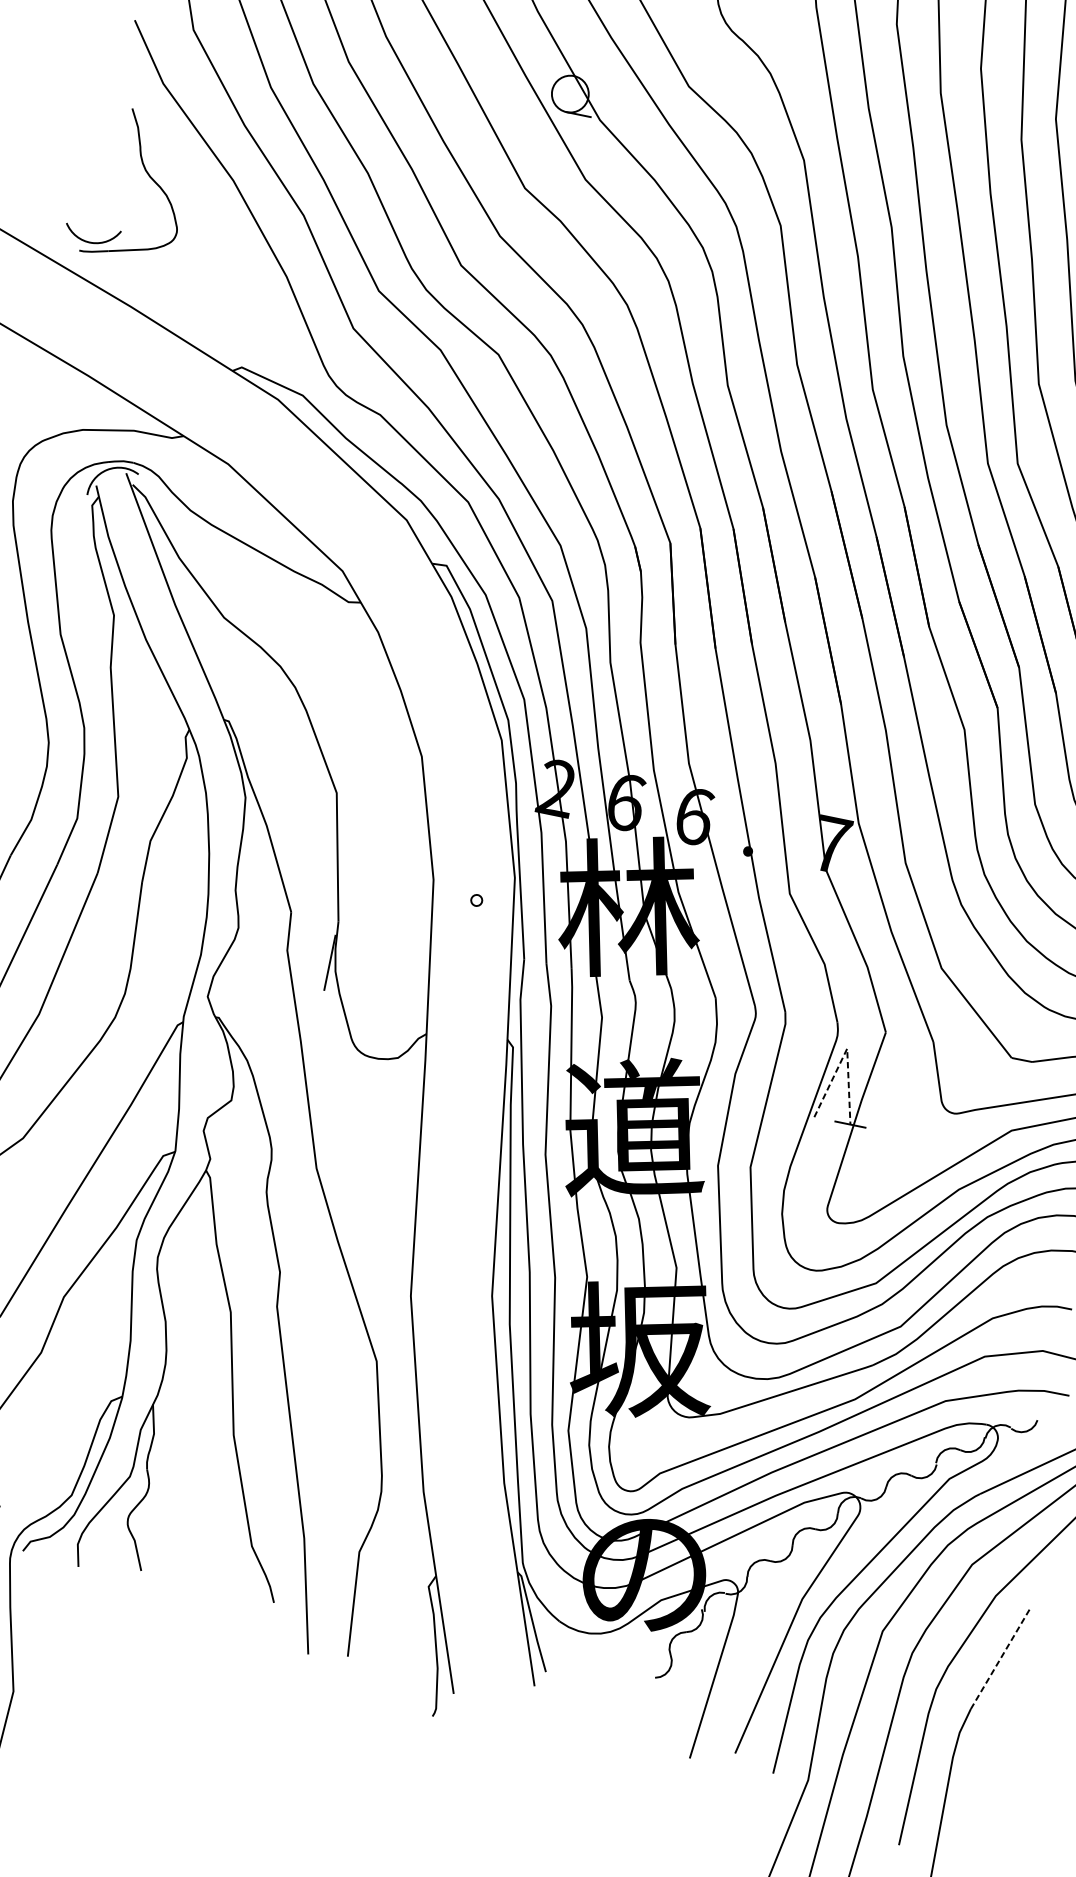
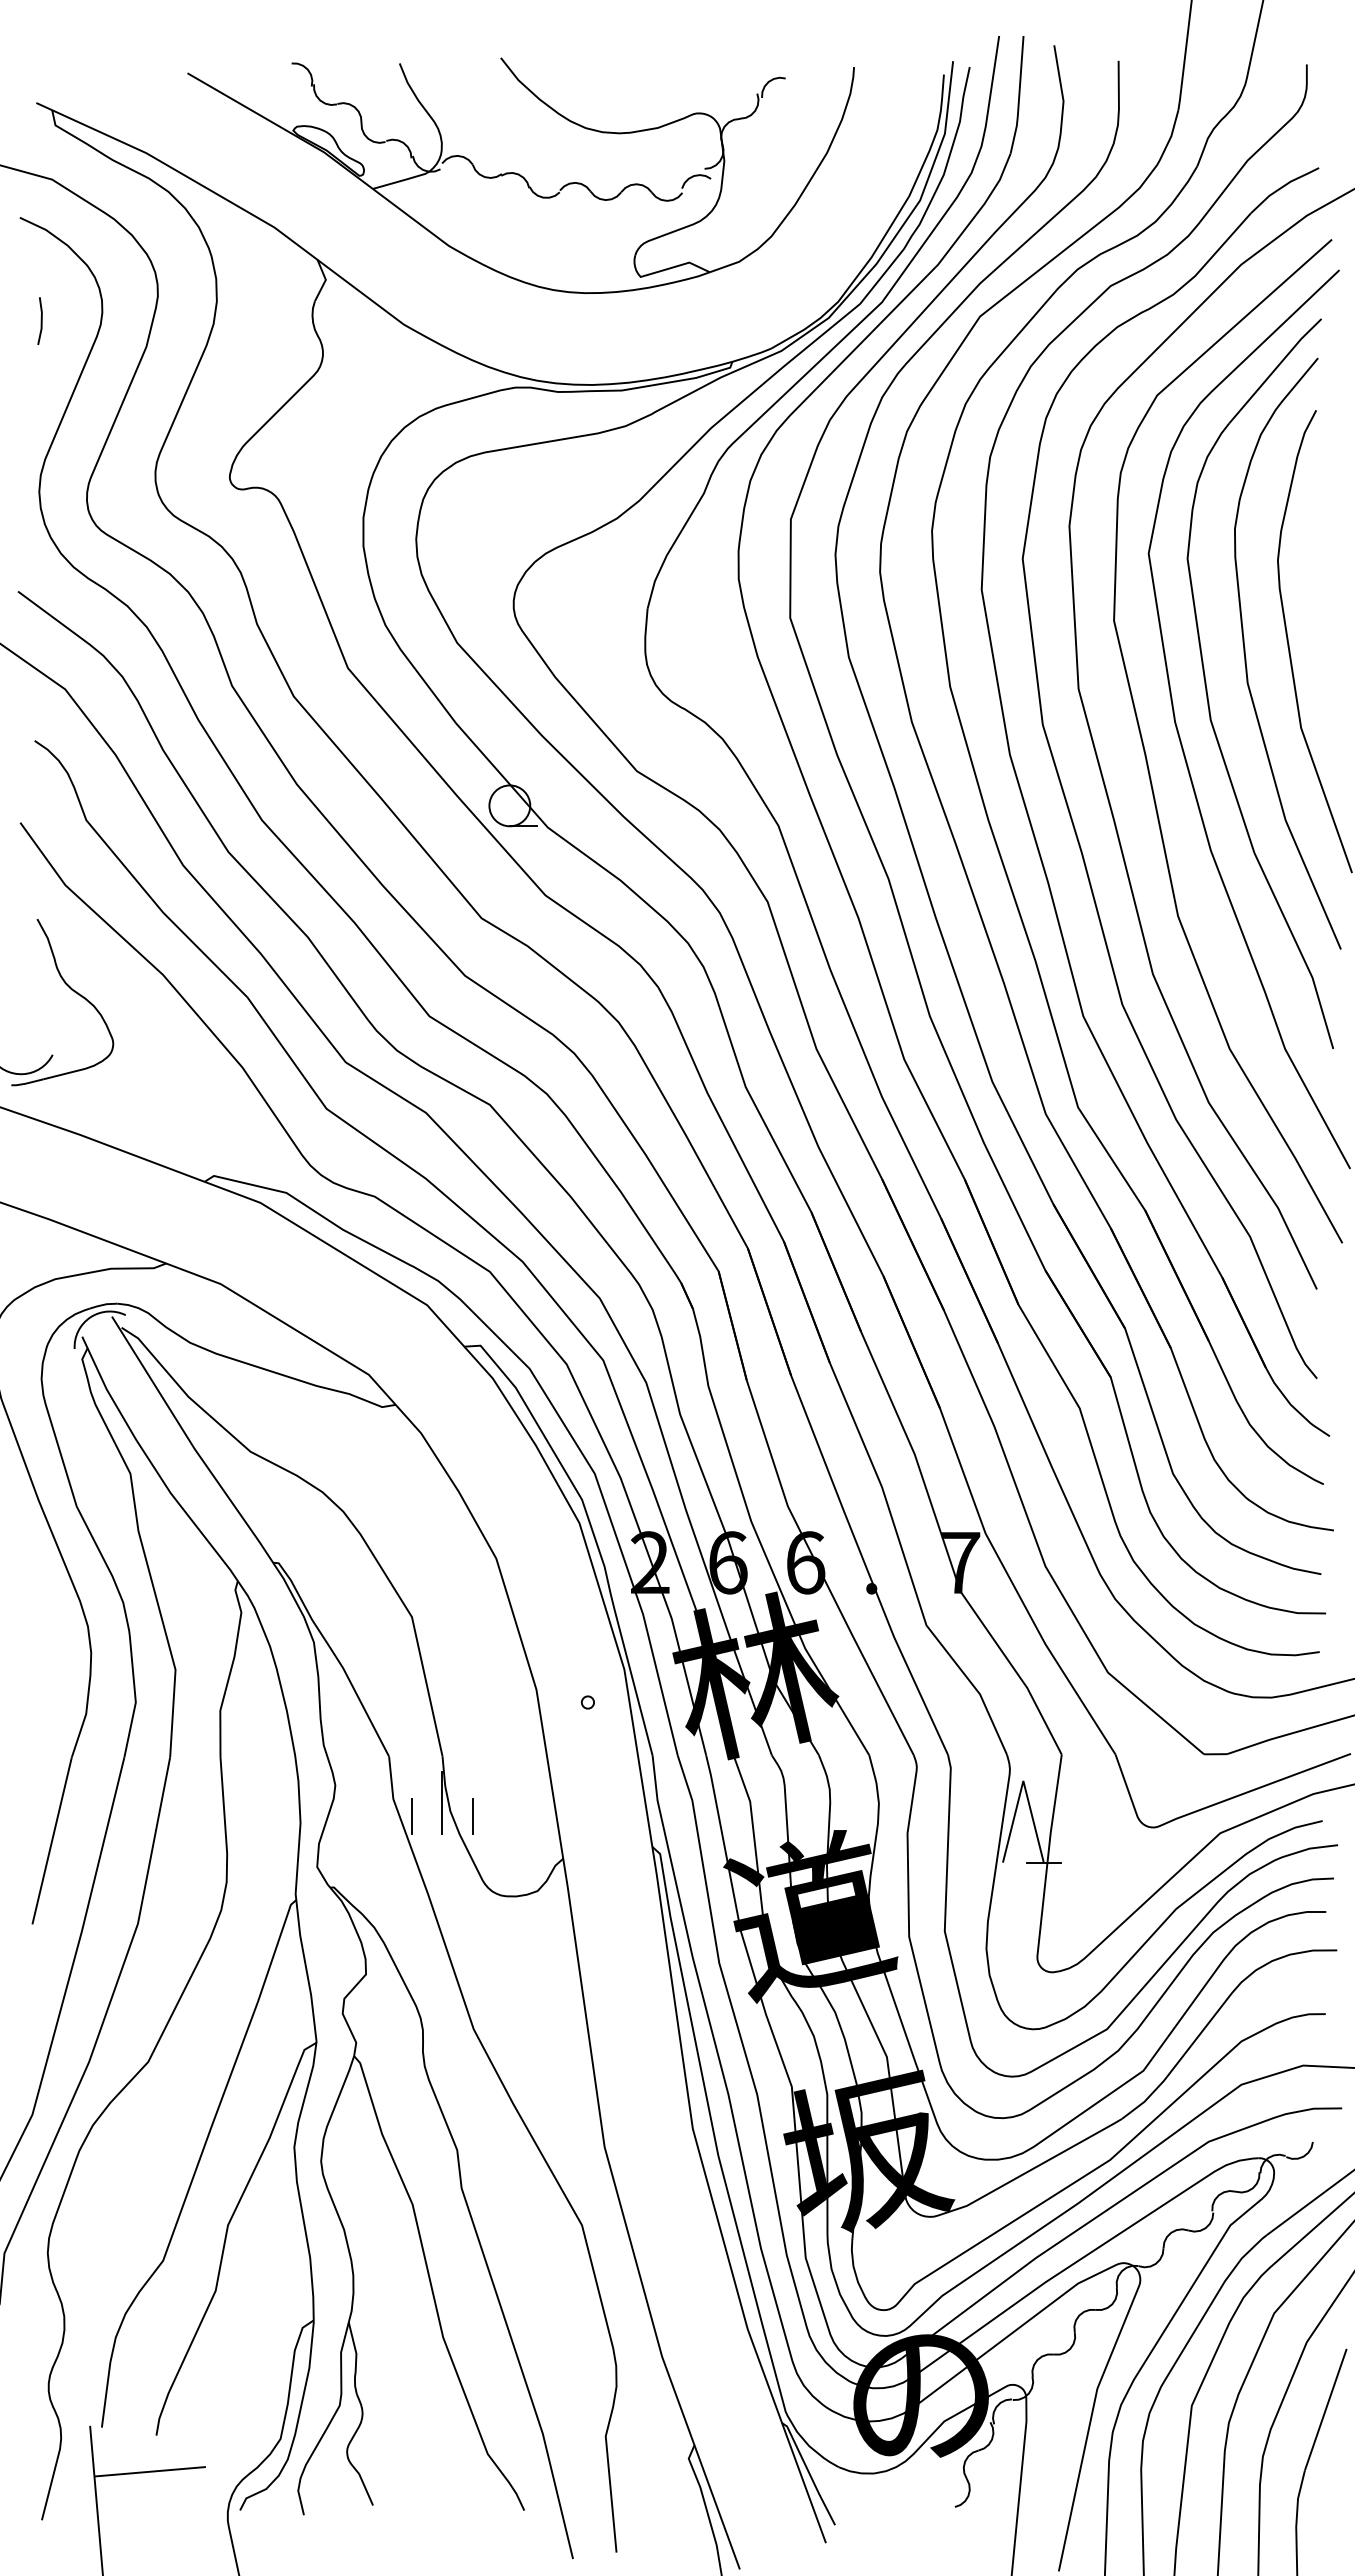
line: (300, 969) -> (411, 1816), added
line: (354, 980) -> (473, 1816), added
line: (847, 1048) -> (1023, 1780), dashed -> solid
line: (1000, 1658) -> (1325, 2409), dashed -> solid

